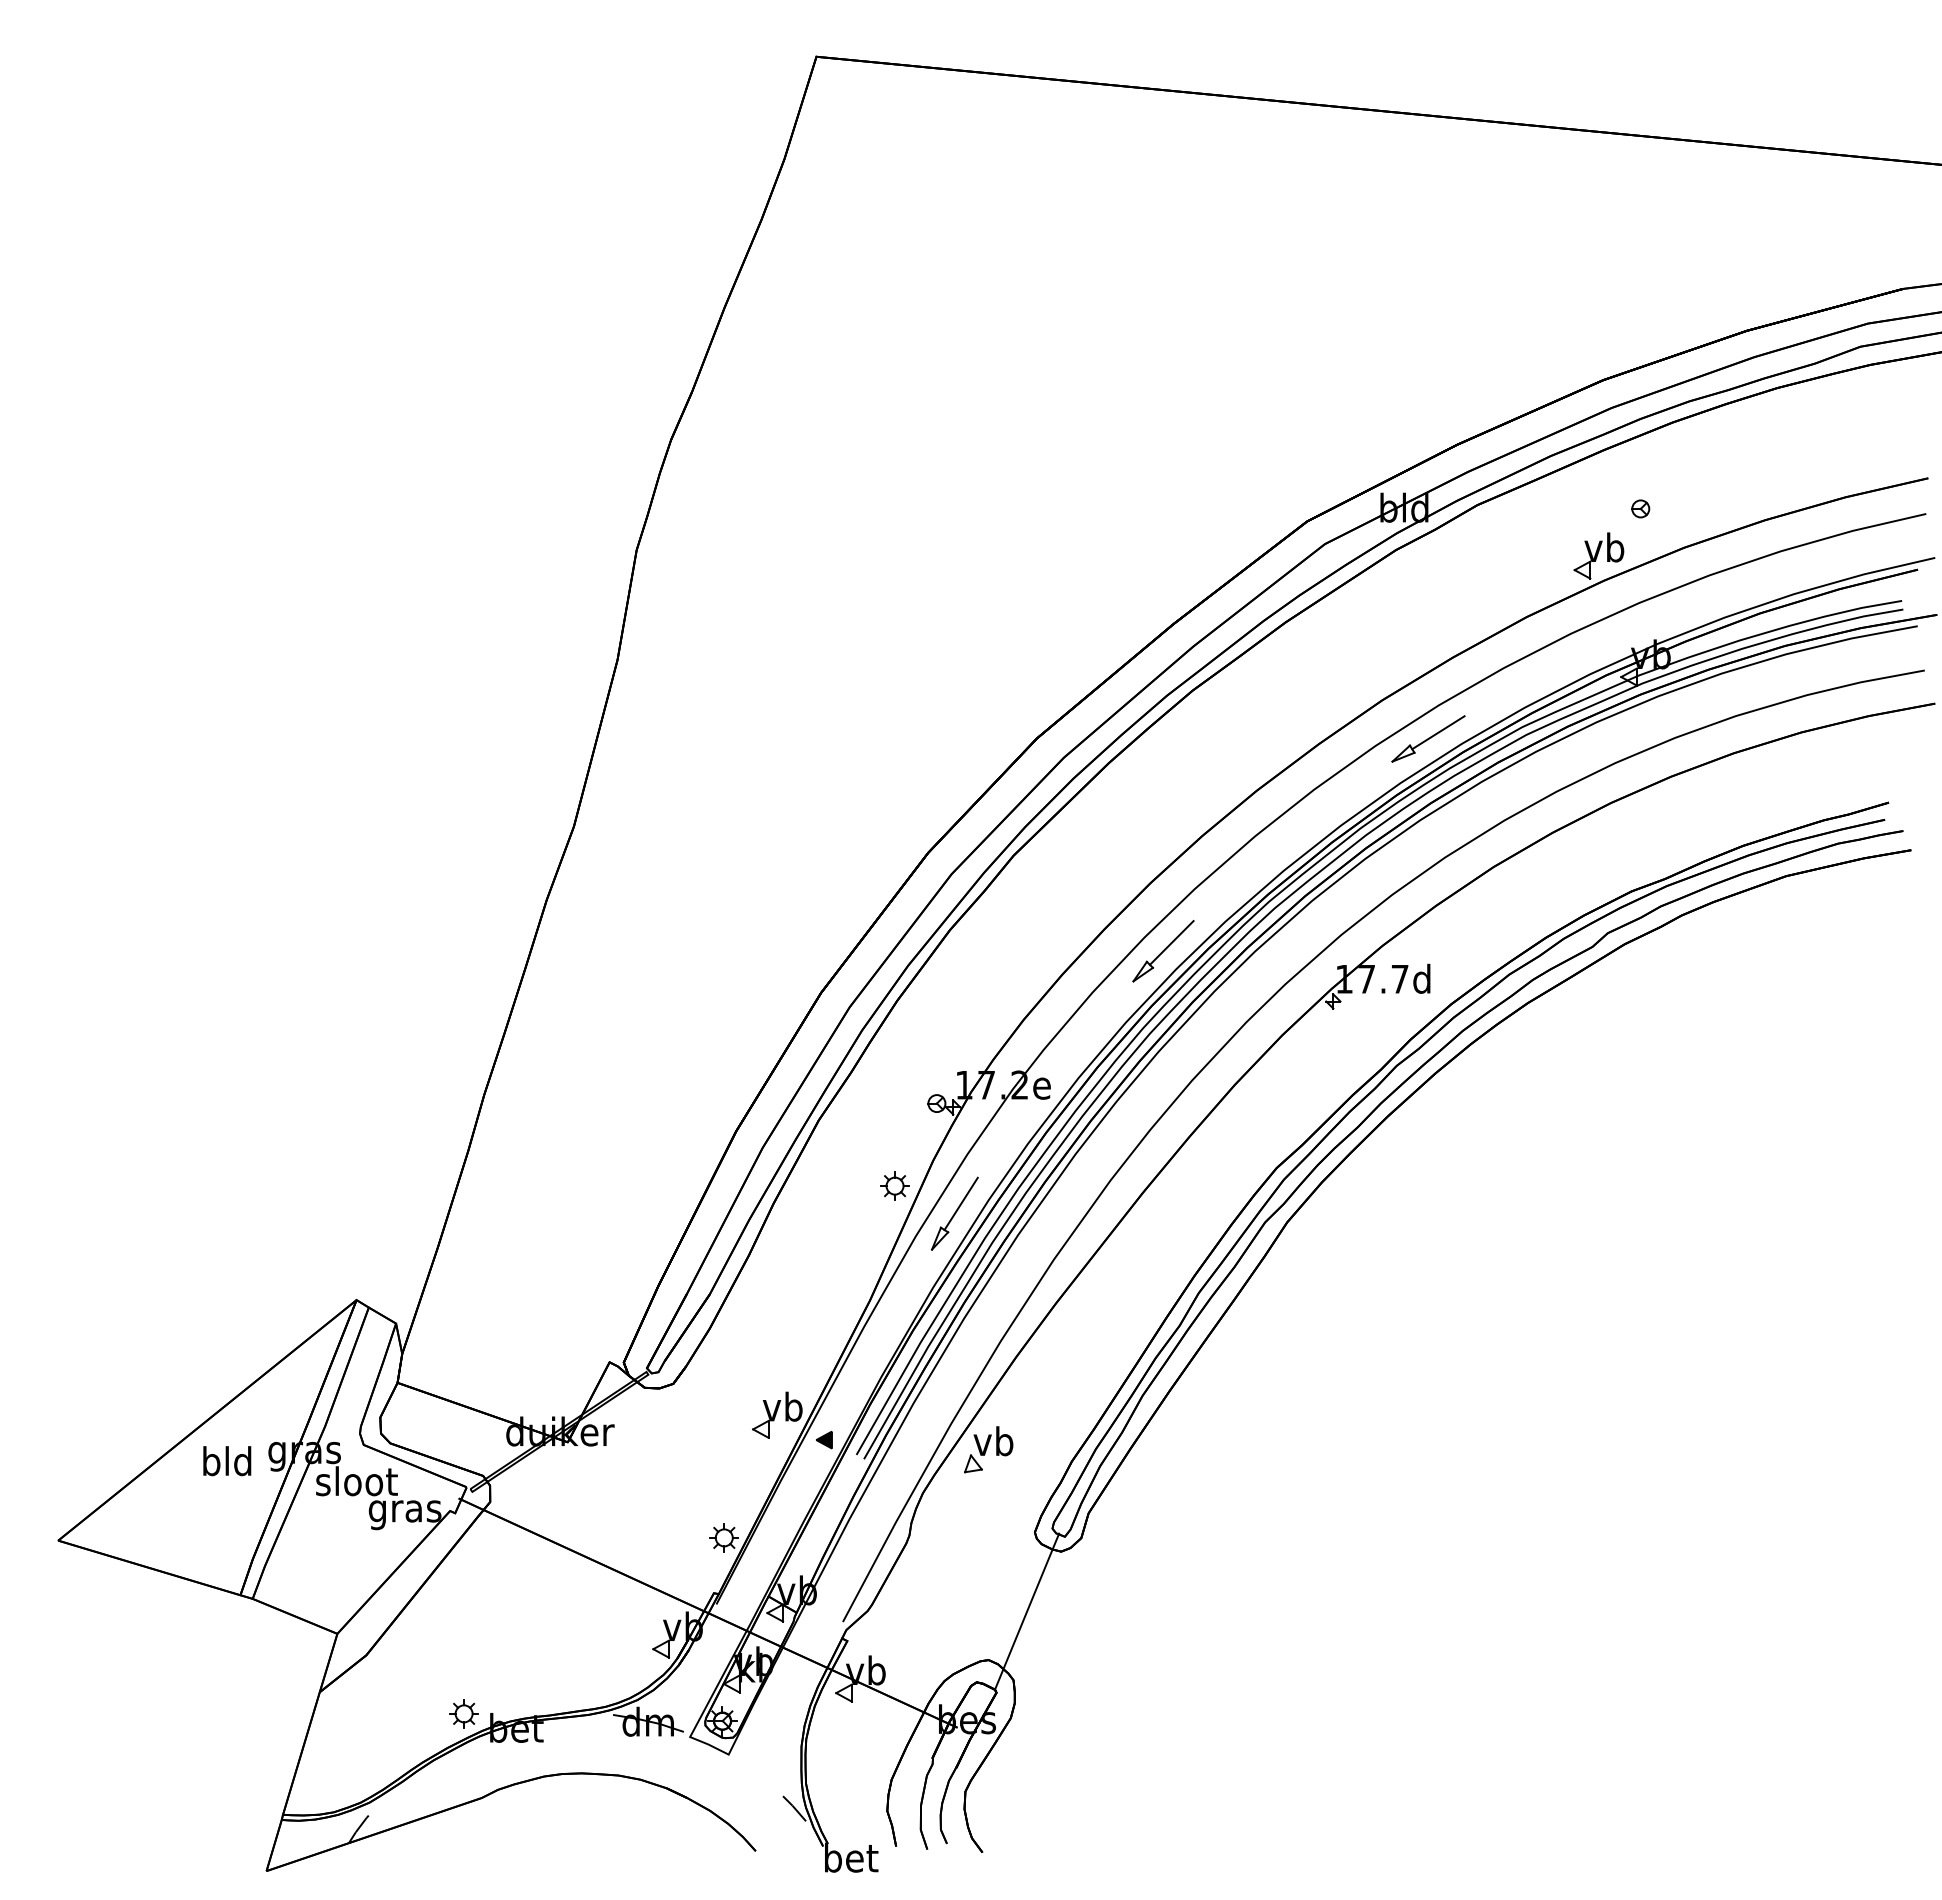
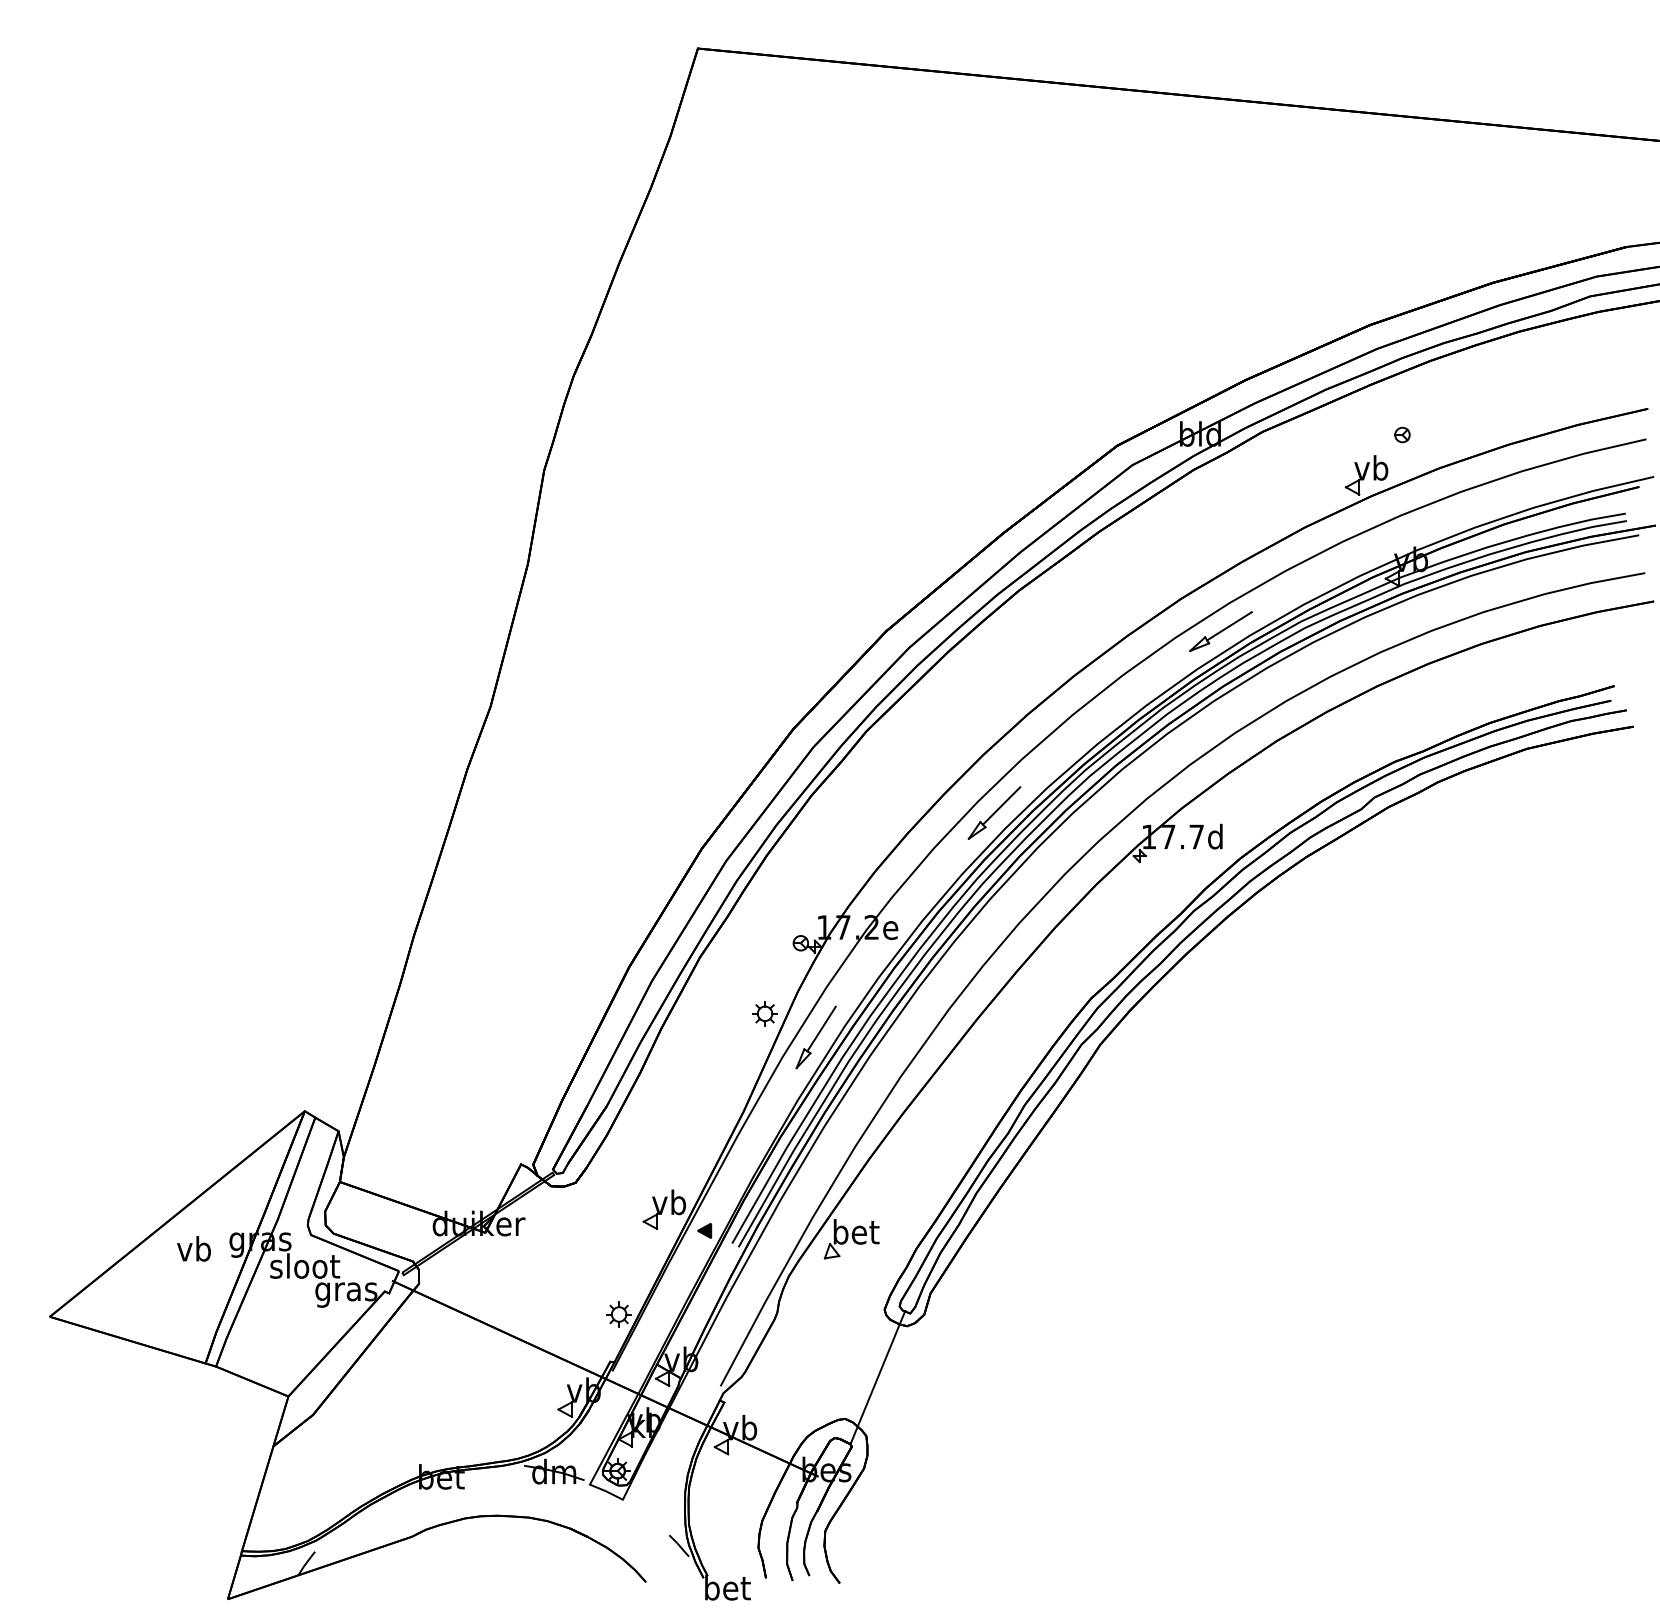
text: (1000, 1441) -> (855, 1232), vb -> bet
text: (227, 1461) -> (194, 1249), bld -> vb
part: (463, 1713) -> (396, 1464), removed

